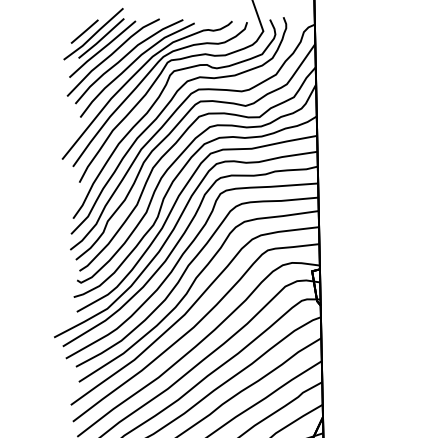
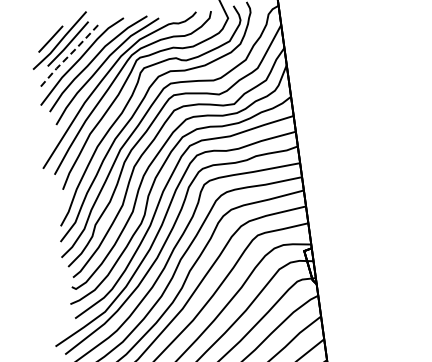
line: (102, 48) -> (70, 53), solid -> dashed

